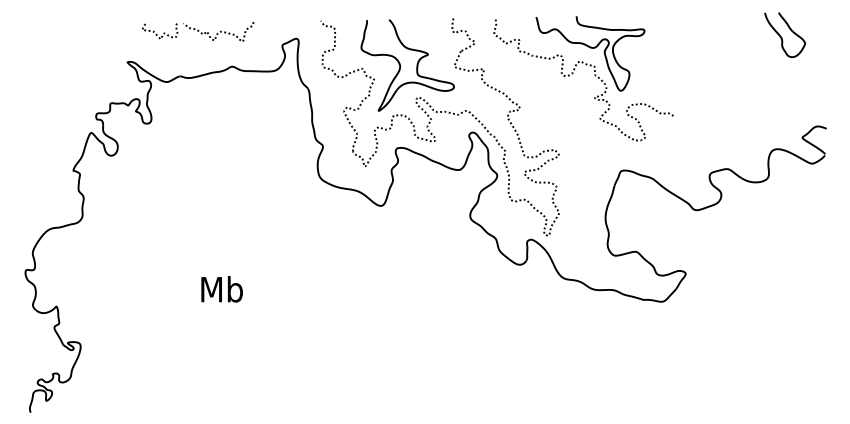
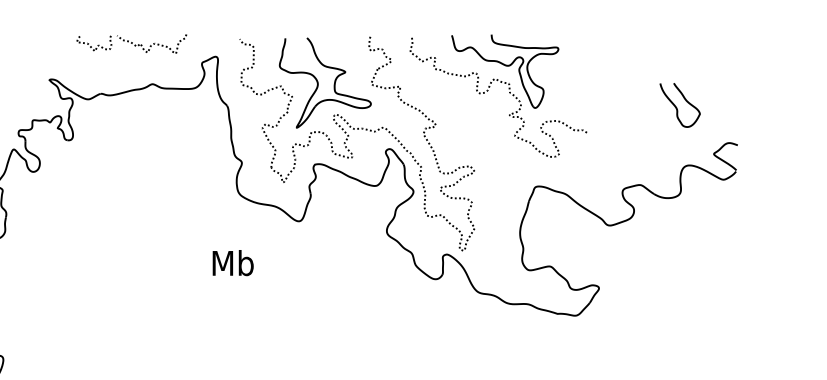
part: (198, 31) -> (132, 43), moved
curve: (782, 37) -> (677, 107), moved
text: (221, 289) -> (232, 263), moved

